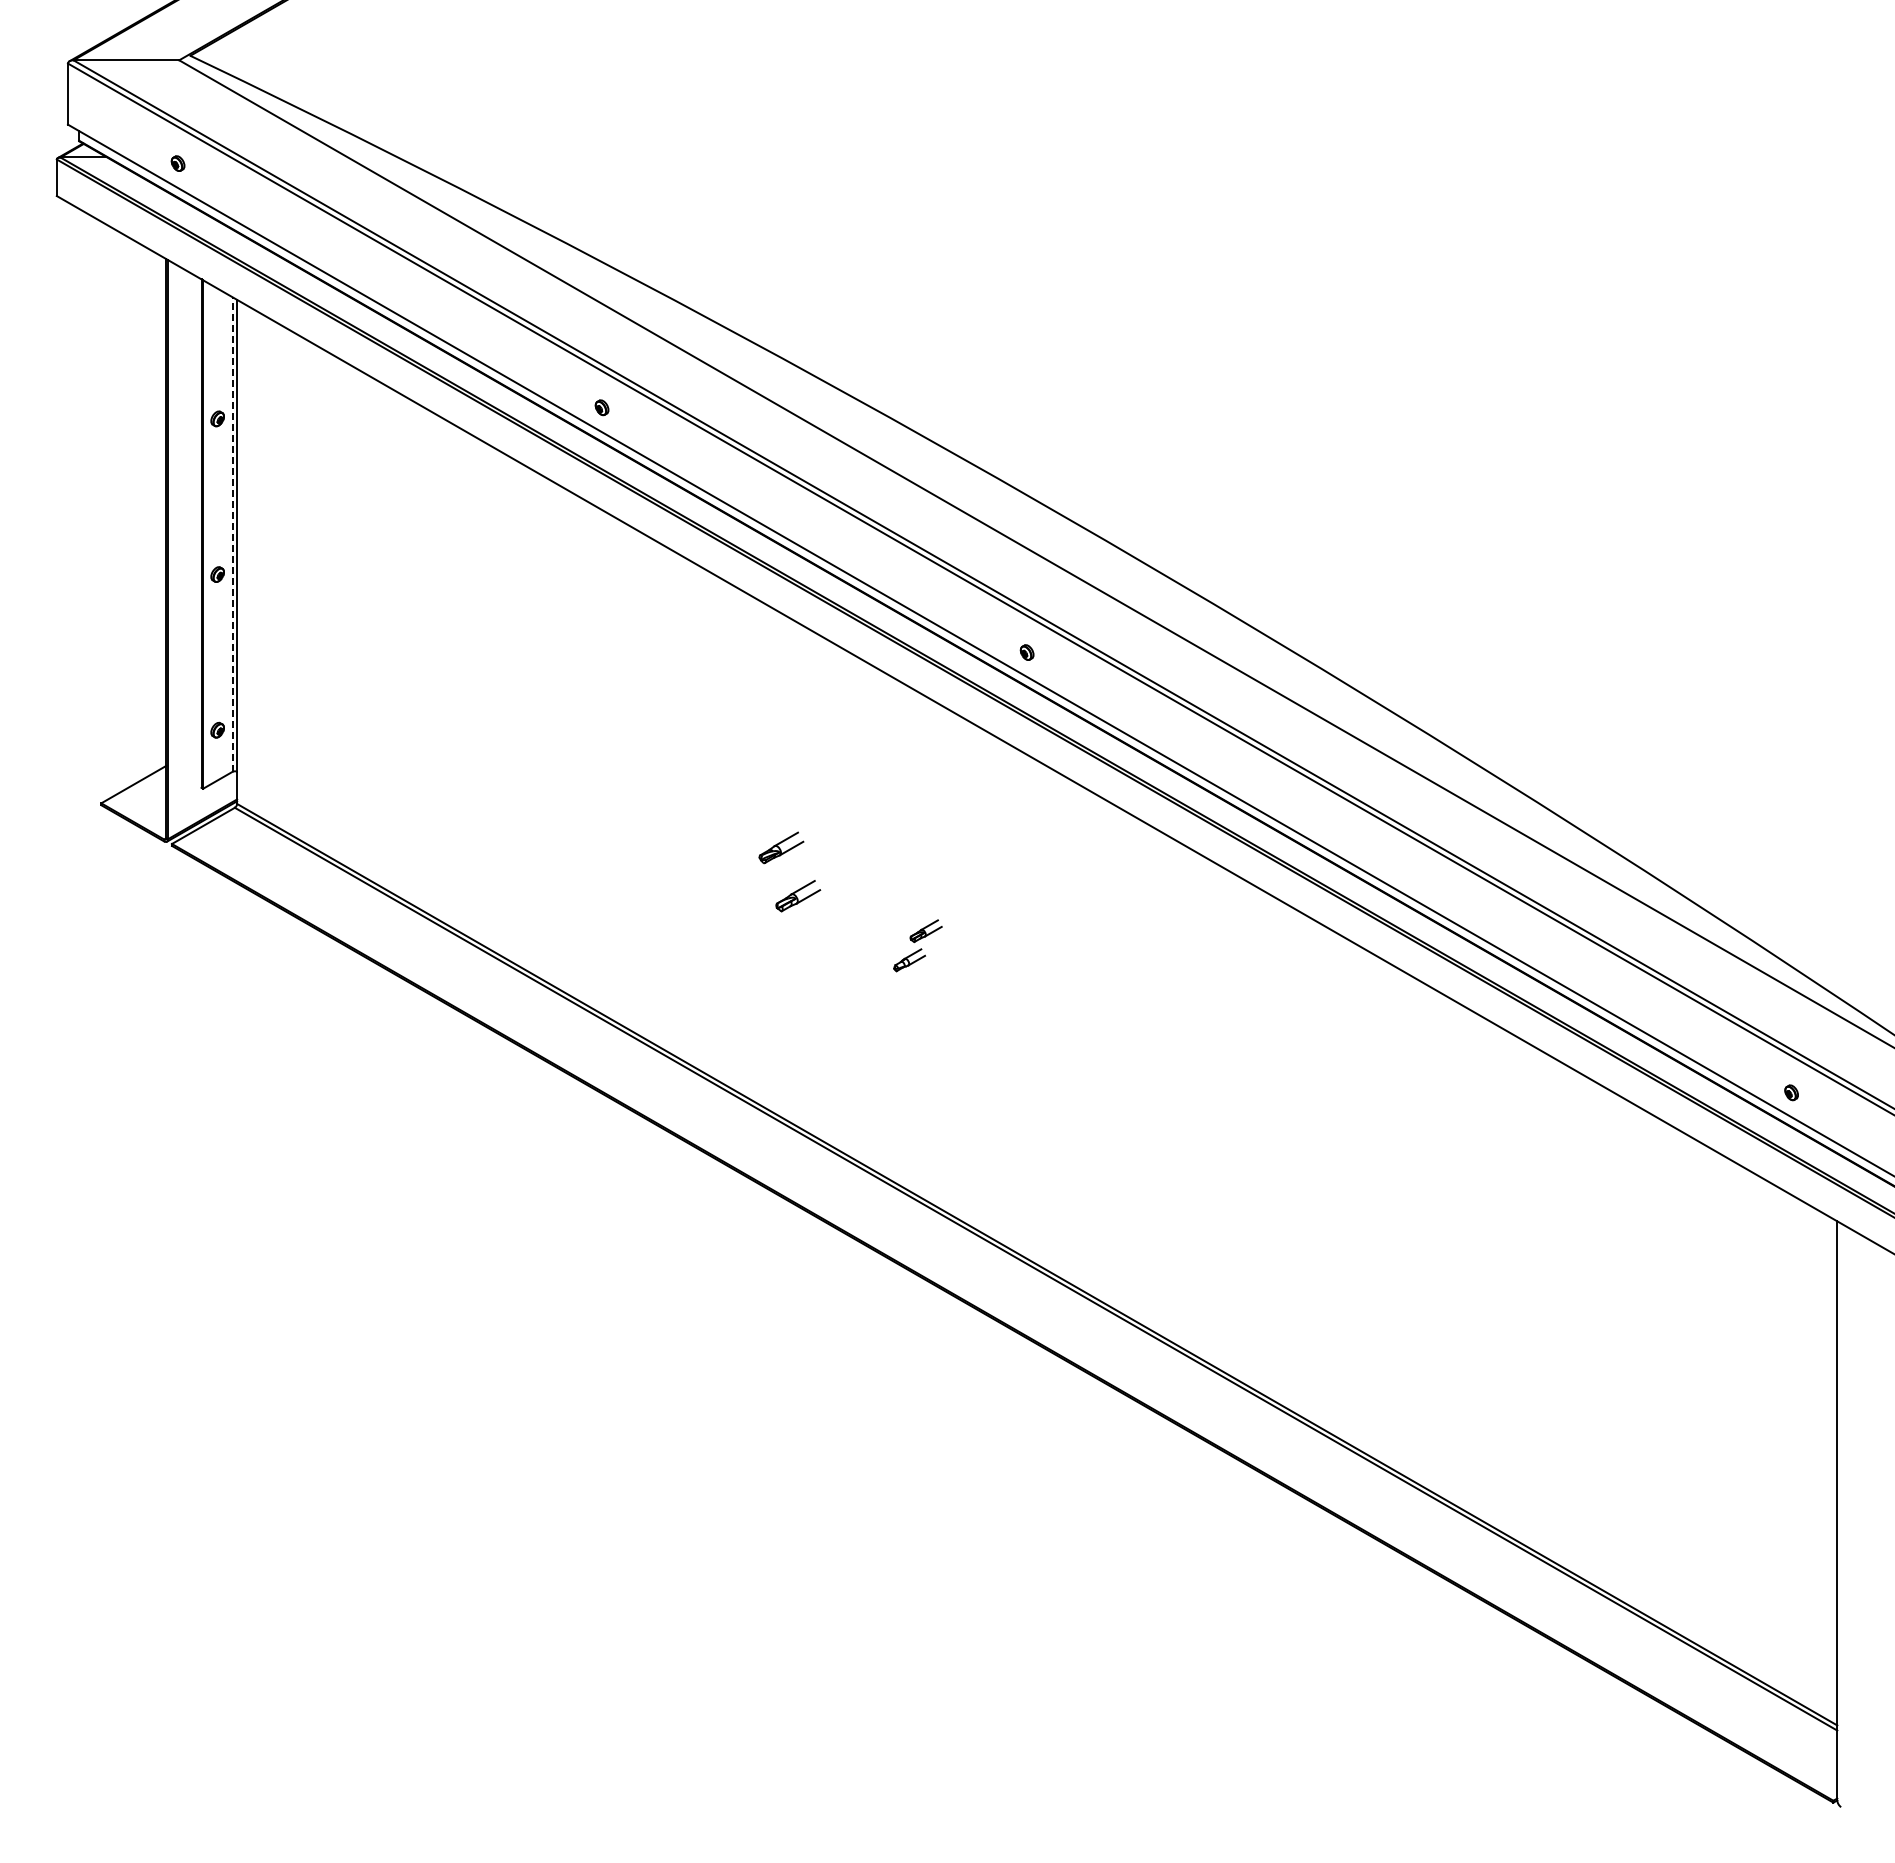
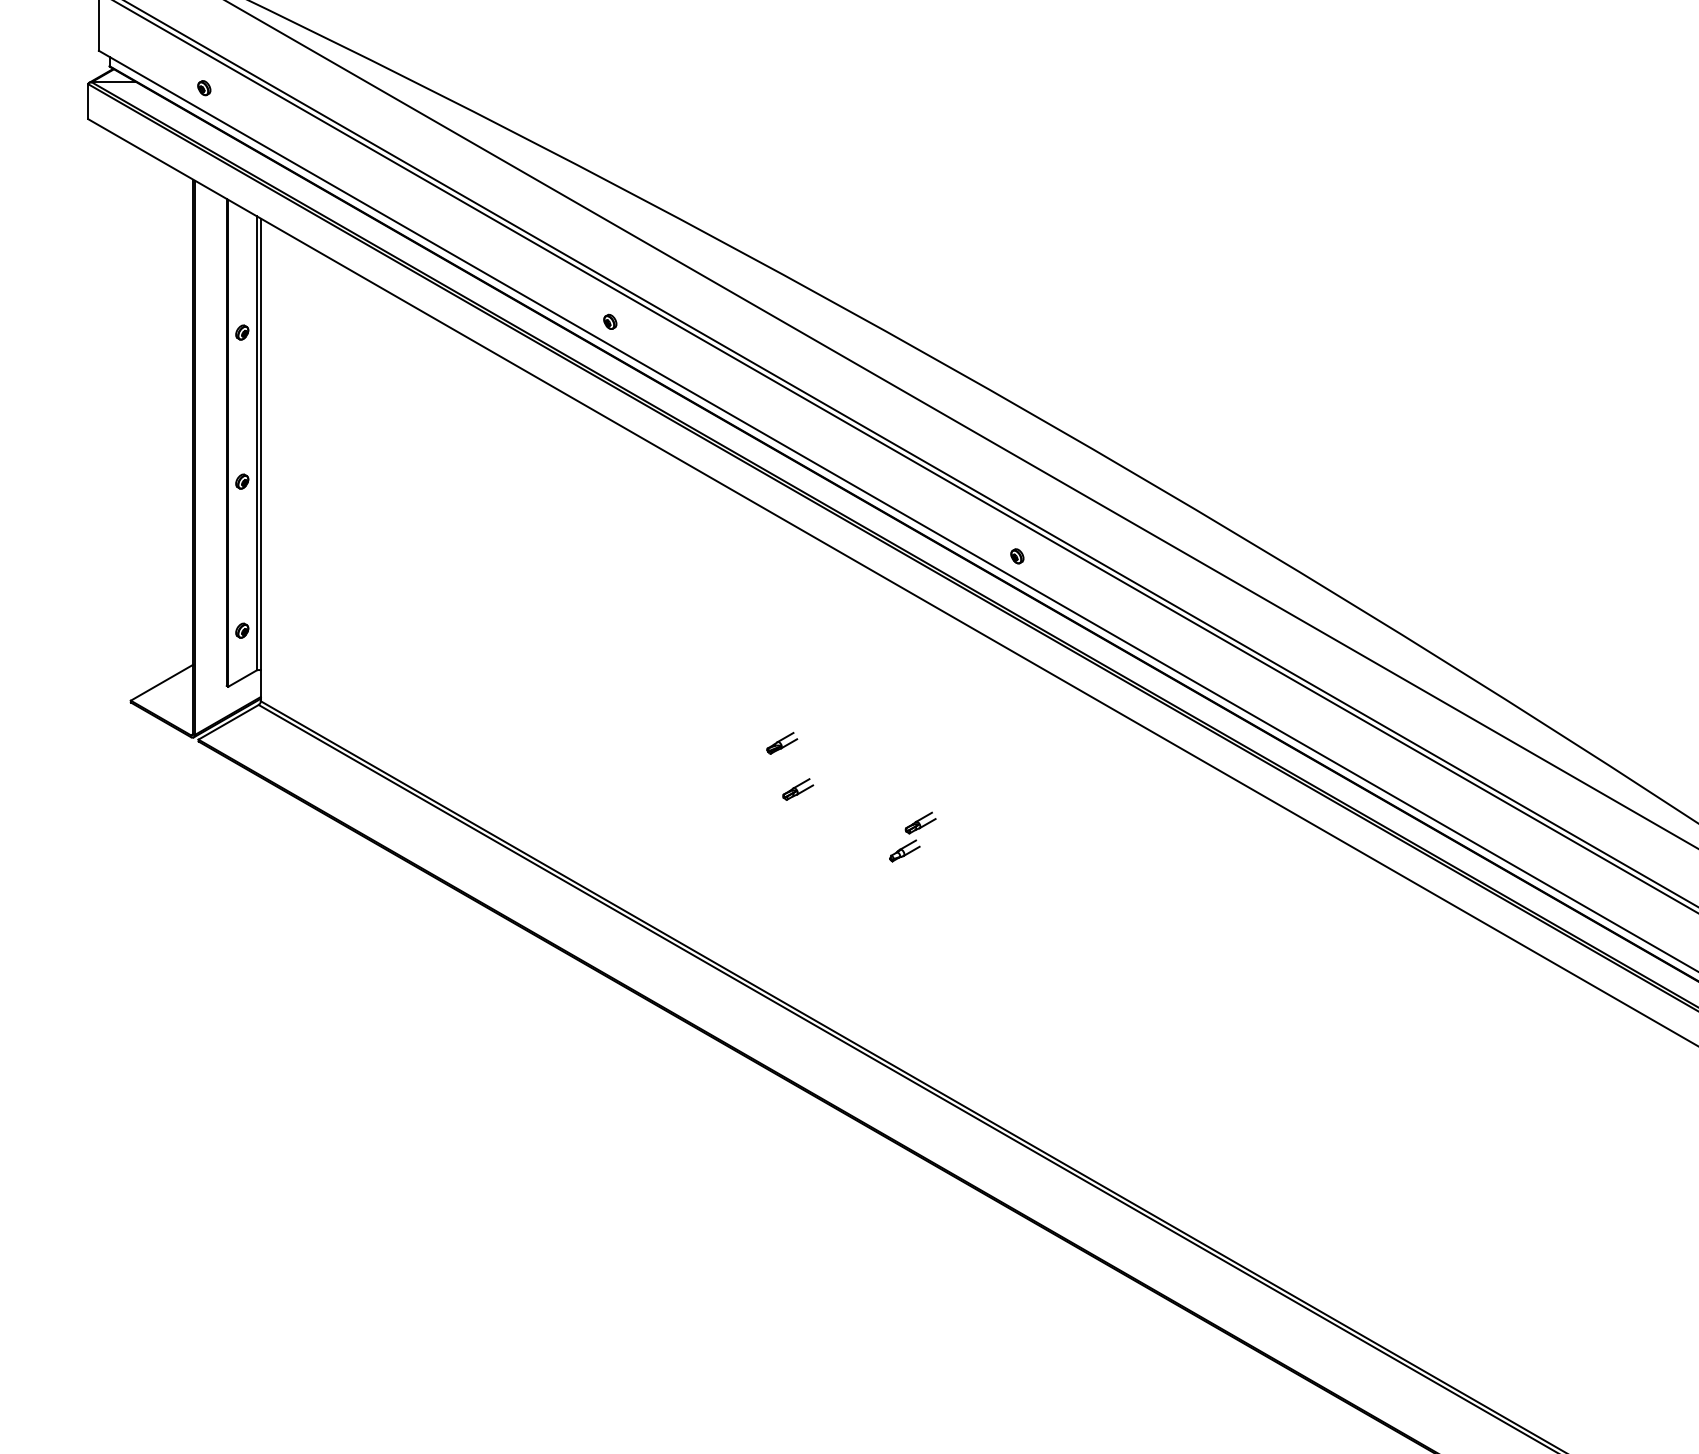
line: (232, 534) -> (256, 443), dashed -> solid
part: (781, 847) -> (782, 743), size x0.71
part: (797, 895) -> (797, 788), size x0.71

